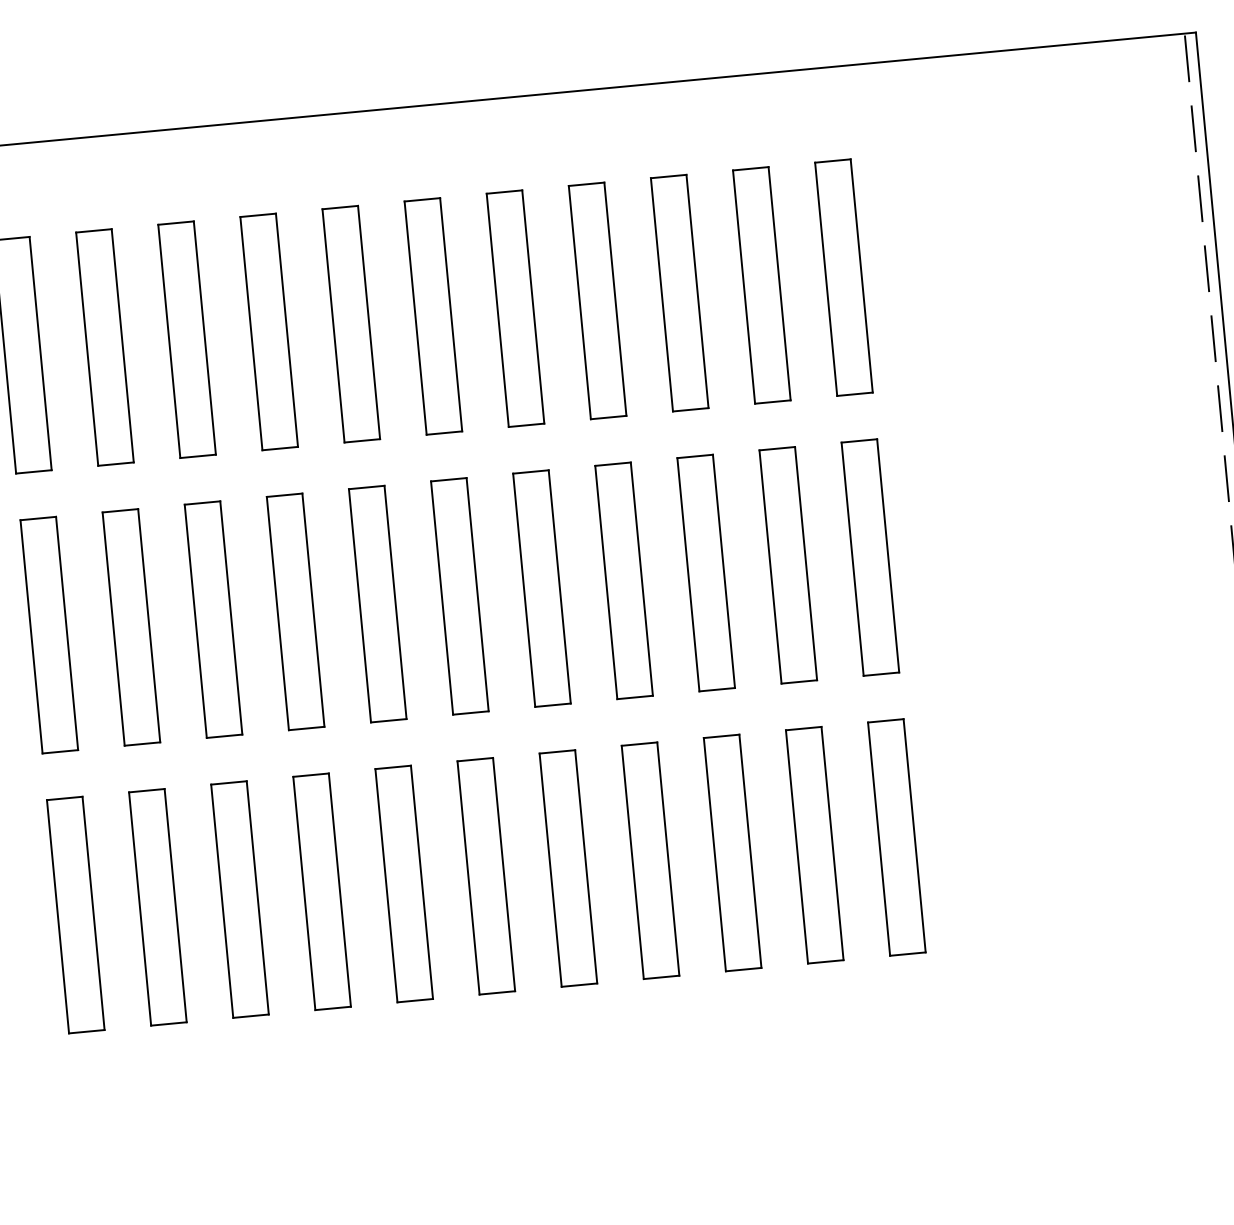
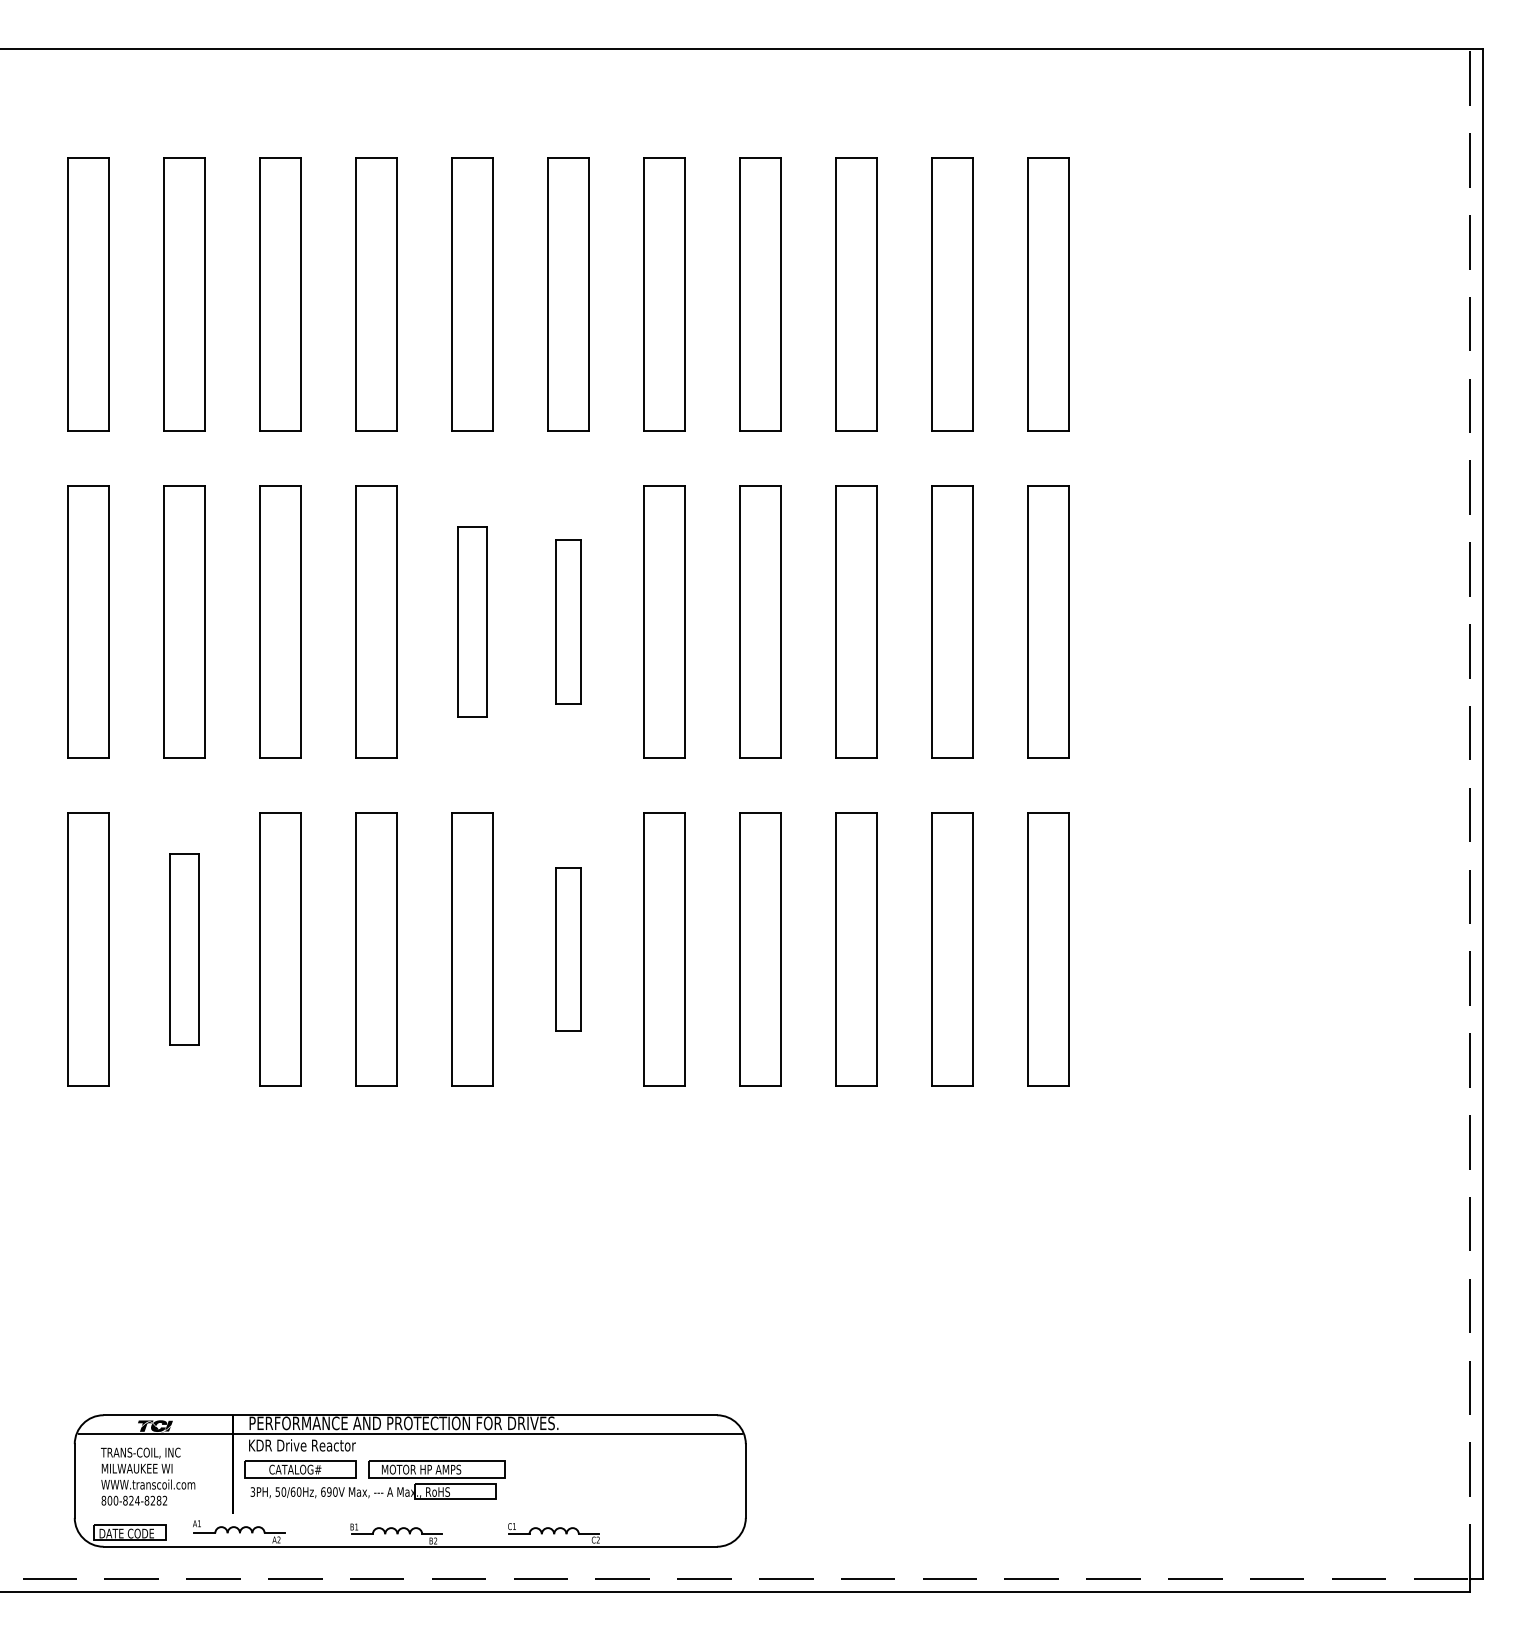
part: (459, 595) -> (568, 621), size x0.6
part: (377, 603) -> (472, 621), size x0.7
part: (486, 876) -> (568, 949), size x0.6
part: (157, 907) -> (184, 949), size x0.7

